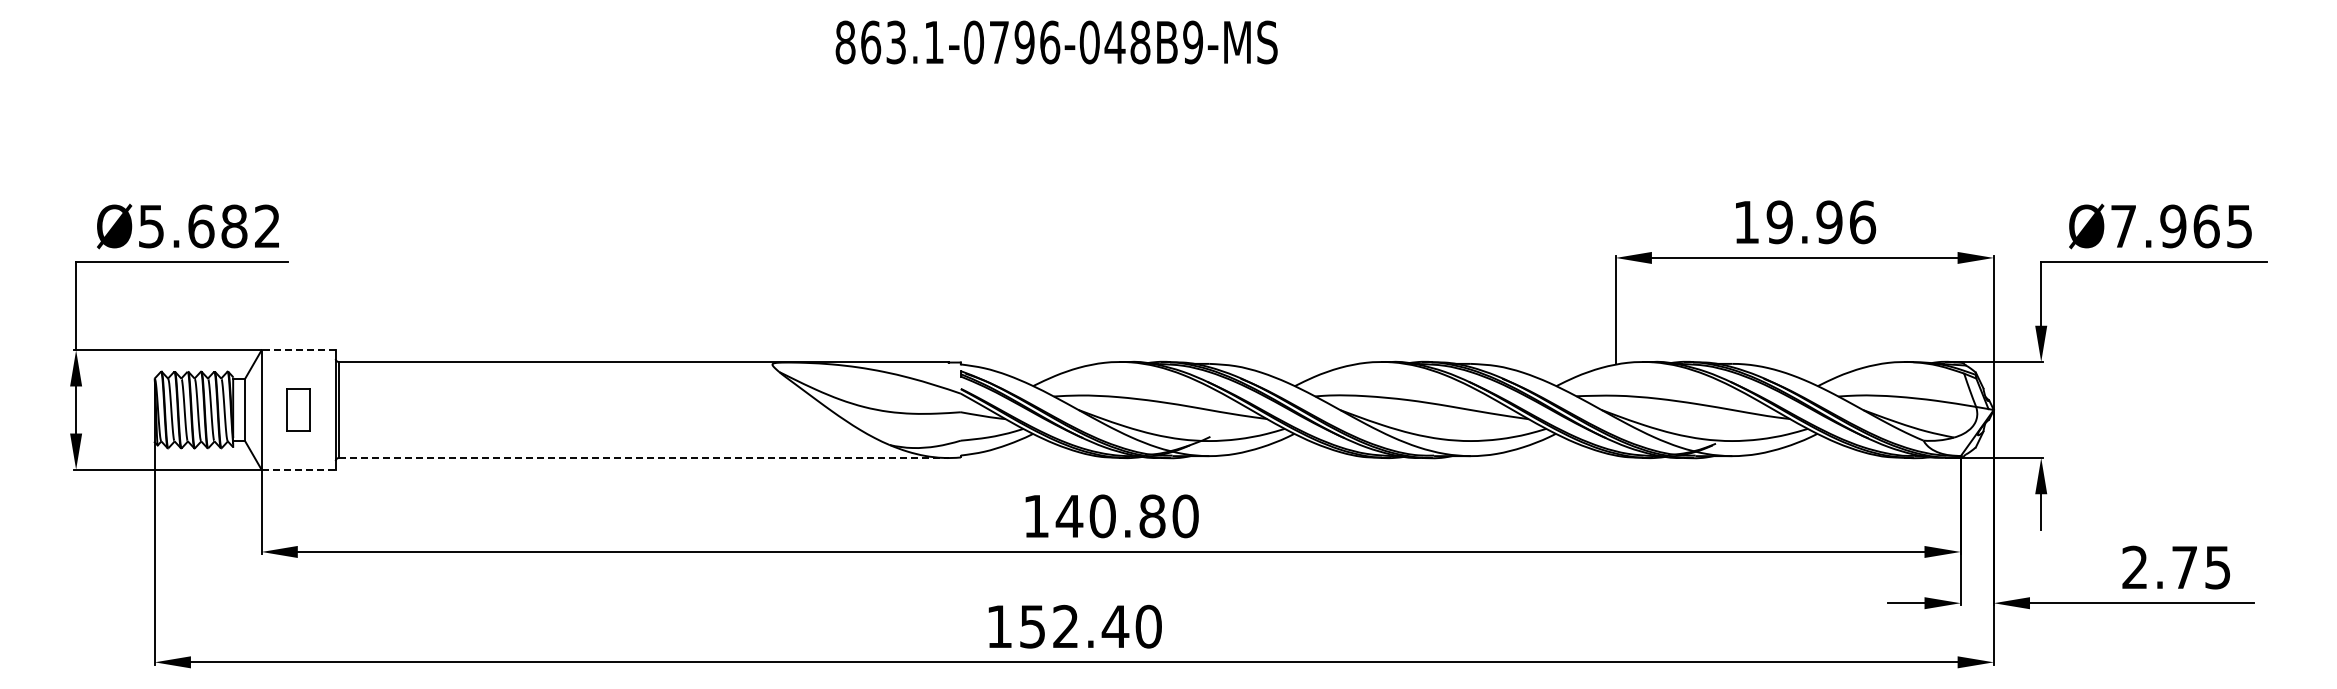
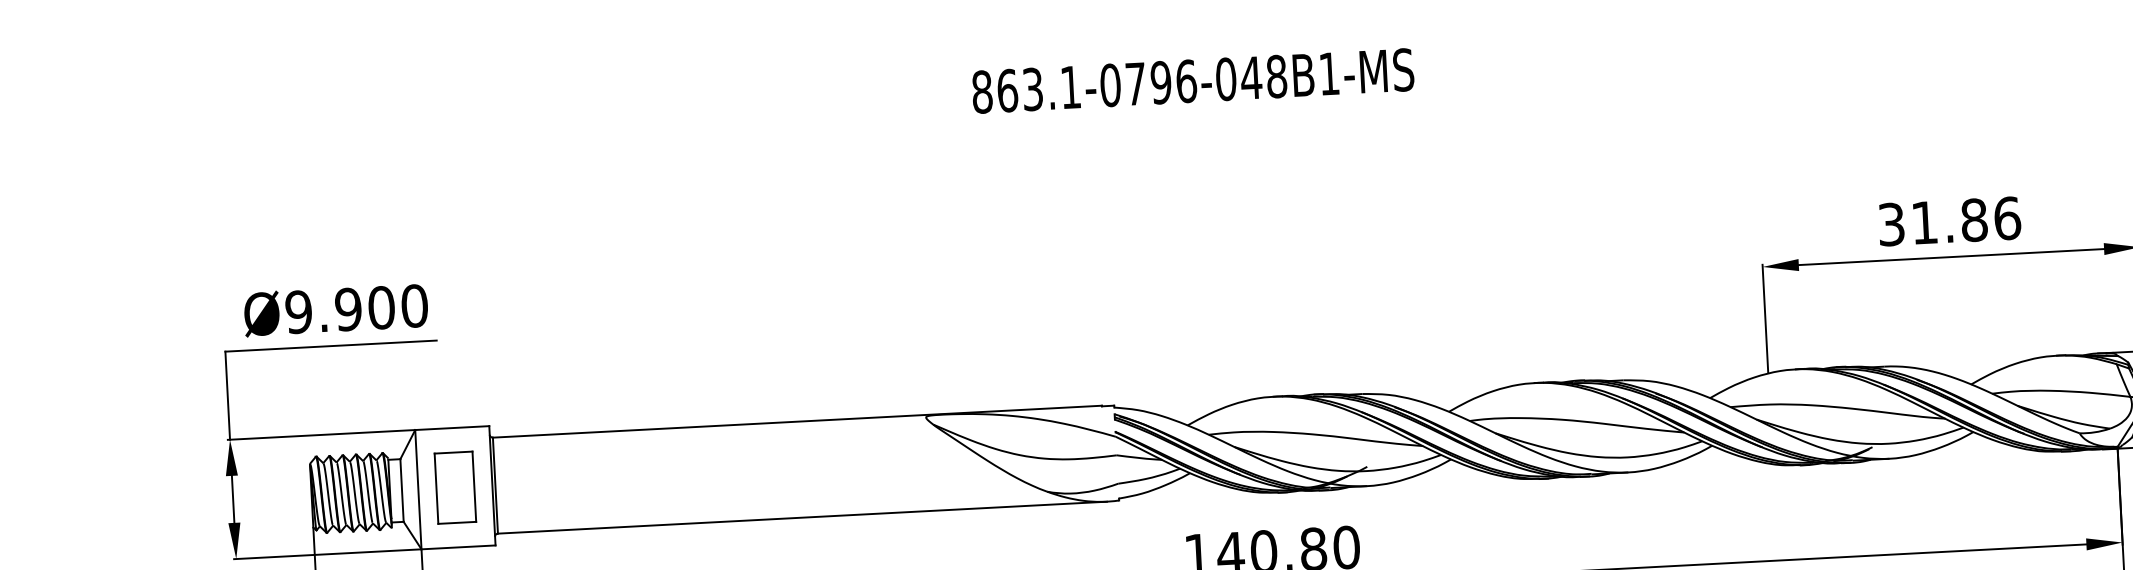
text: (1193, 42) -> (1329, 73), 863.1-0796-048B9-MS -> 863.1-0796-048B1-MS
text: (1788, 222) -> (1933, 222), 19.96 -> 31.86
text: (209, 226) -> (356, 309), Ø5.682 -> Ø9.900
line: (298, 350) -> (452, 428), dashed -> solid
part: (298, 409) -> (455, 487), size x1.67
line: (643, 458) -> (802, 518), dashed -> solid
line: (299, 469) -> (459, 547), dashed -> solid

